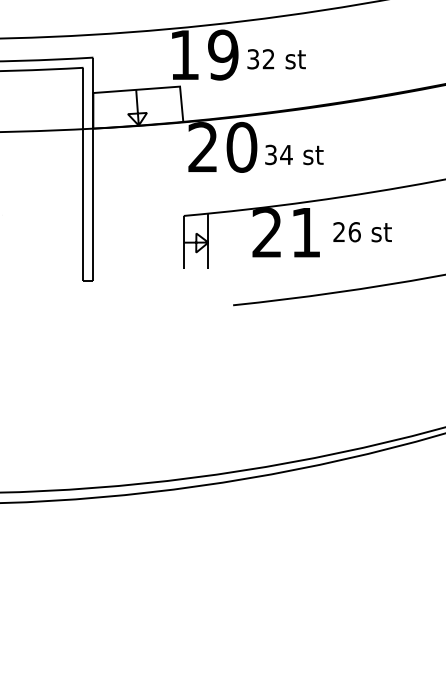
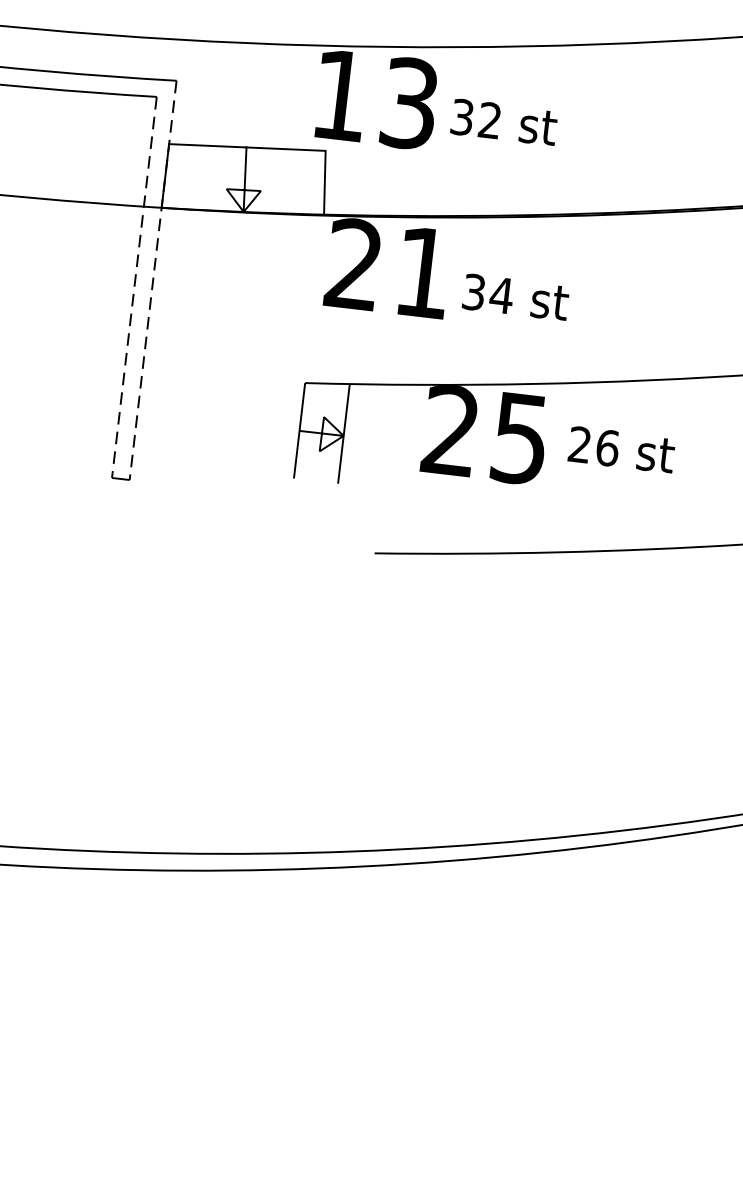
text: (223, 54) -> (410, 102), 19 -> 13
text: (241, 147) -> (422, 272), 20 -> 21
line: (93, 169) -> (153, 280), solid -> dashed
line: (83, 174) -> (134, 287), solid -> dashed
text: (305, 233) -> (519, 440), 21 -> 25

